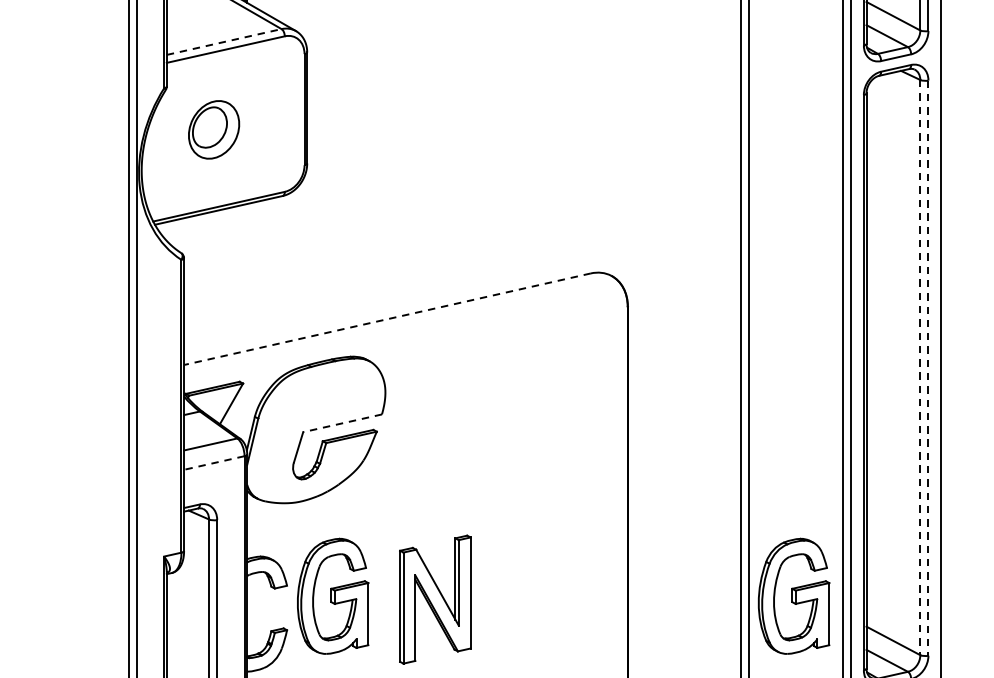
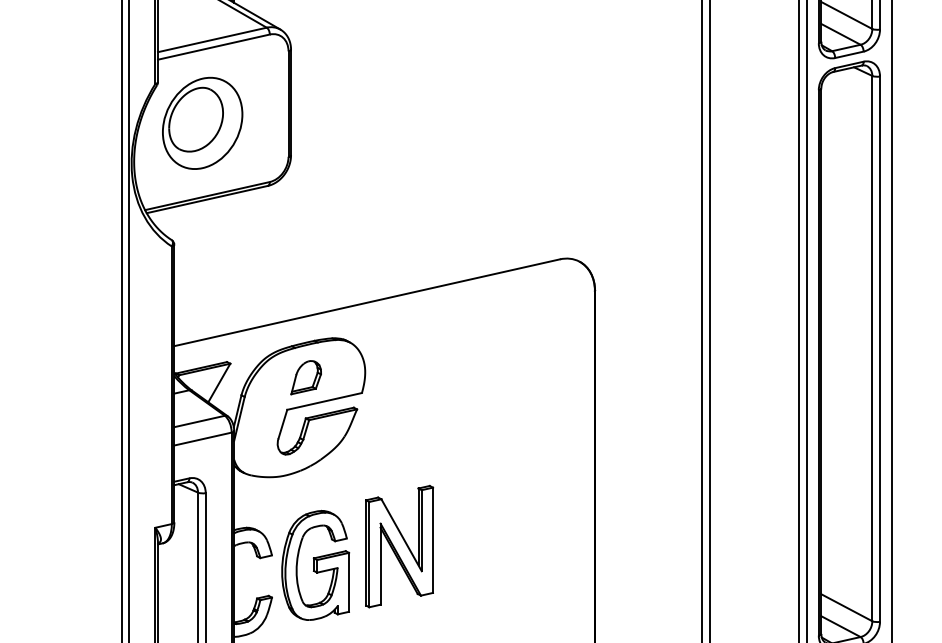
line: (224, 41) -> (212, 39), dashed -> solid
part: (213, 129) -> (202, 122), size x1.67
line: (387, 318) -> (367, 302), dashed -> solid
line: (920, 367) -> (872, 348), dashed -> solid
line: (928, 368) -> (880, 349), dashed -> solid
part: (322, 398) -> (305, 377), added
line: (342, 423) -> (324, 401), dashed -> solid
line: (213, 463) -> (202, 439), dashed -> solid
part: (793, 595) -> (752, 564), removed
part: (435, 599) -> (399, 546), moved

